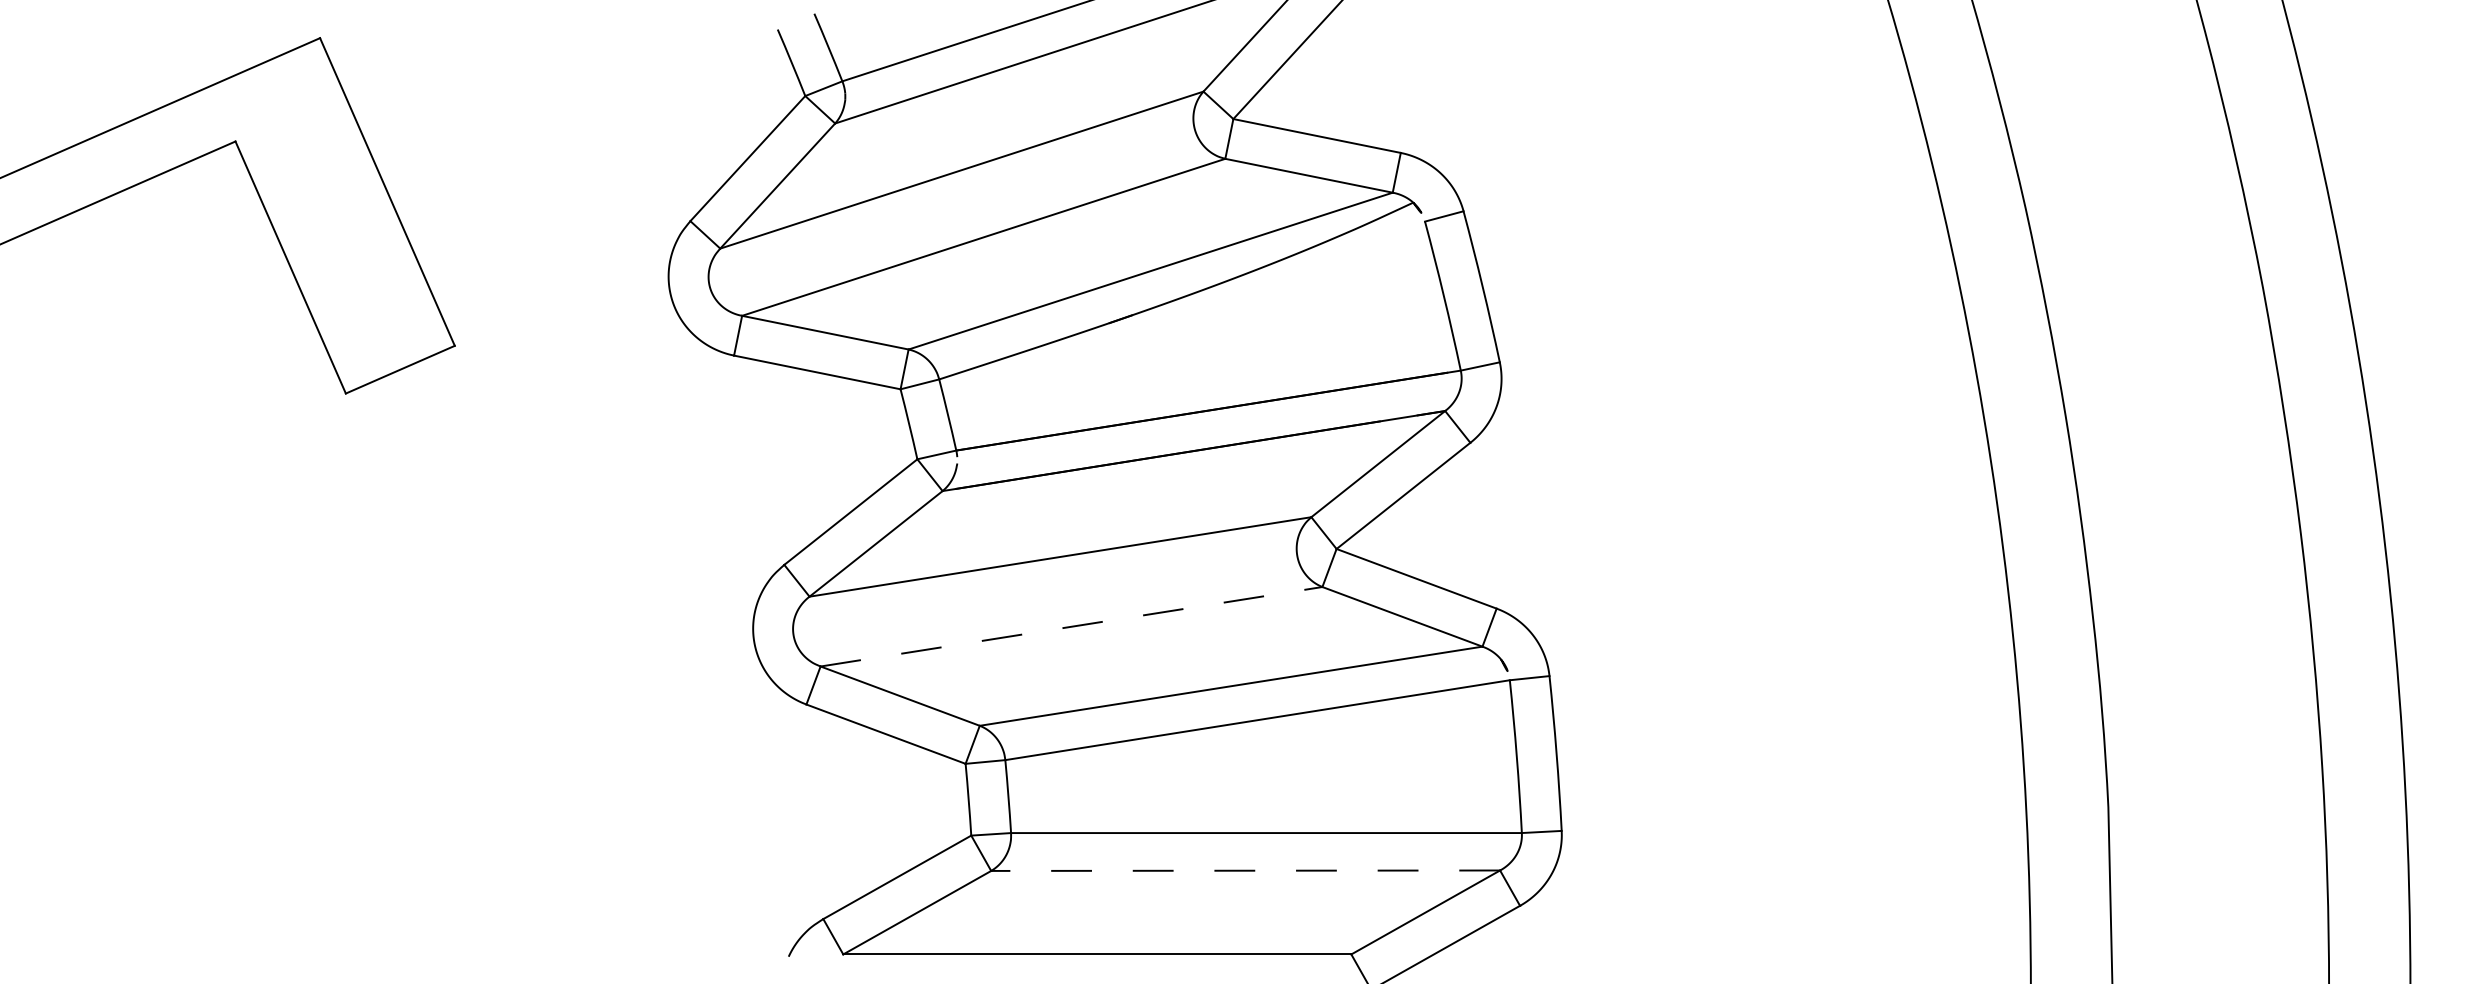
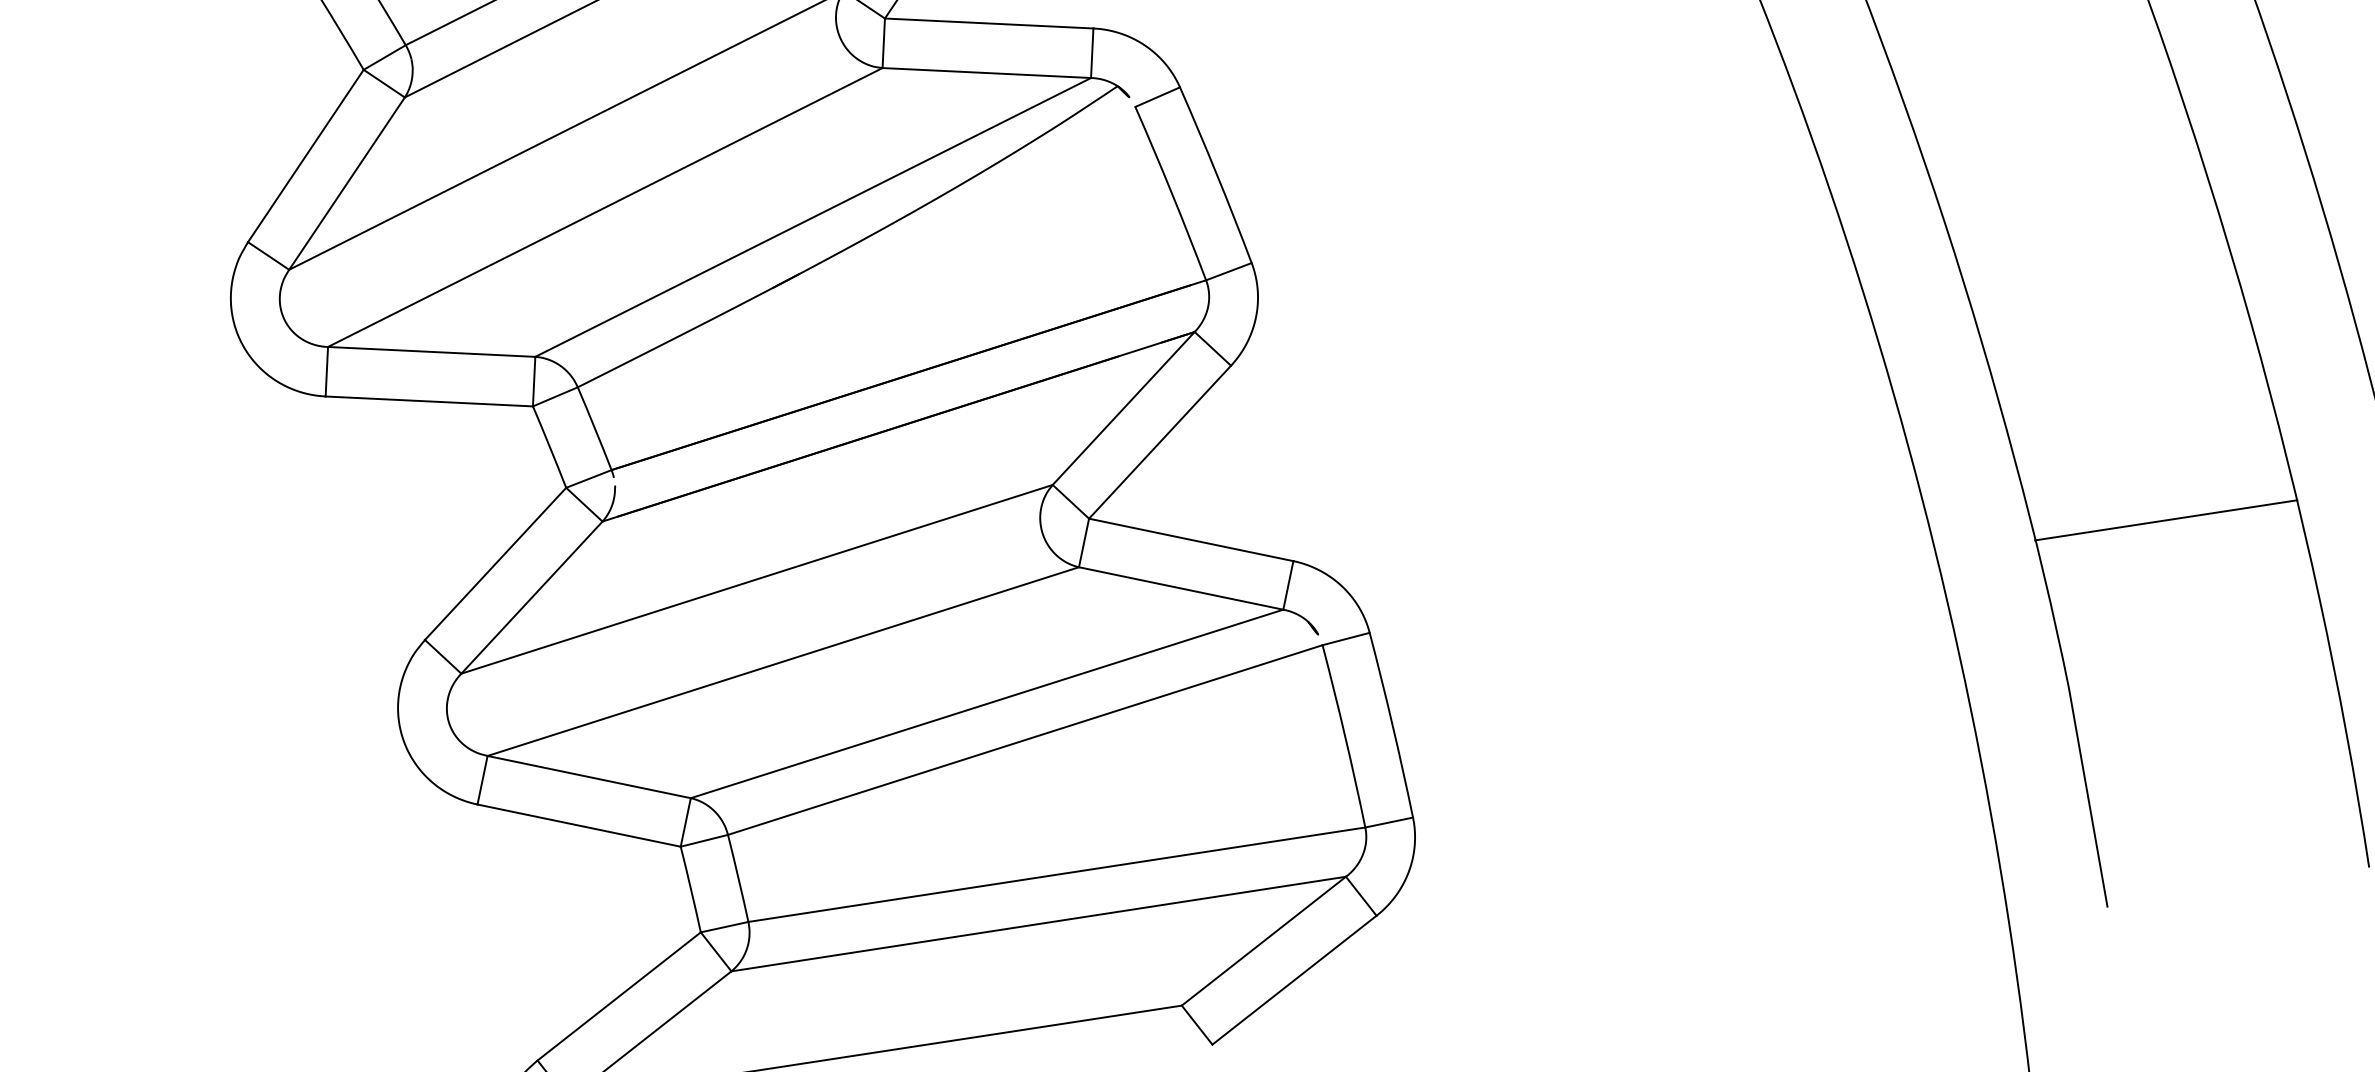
line: (1072, 626) -> (784, 661), dashed -> solid
line: (2207, 683) -> (2165, 520), added
line: (1245, 870) -> (1038, 923), dashed -> solid

